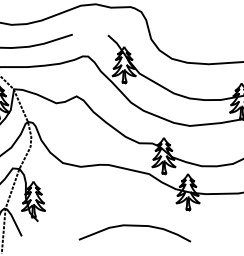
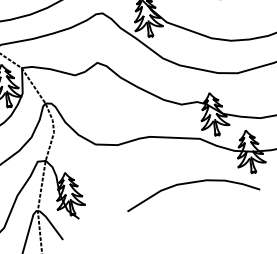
curve: (134, 226) -> (190, 183), moved

